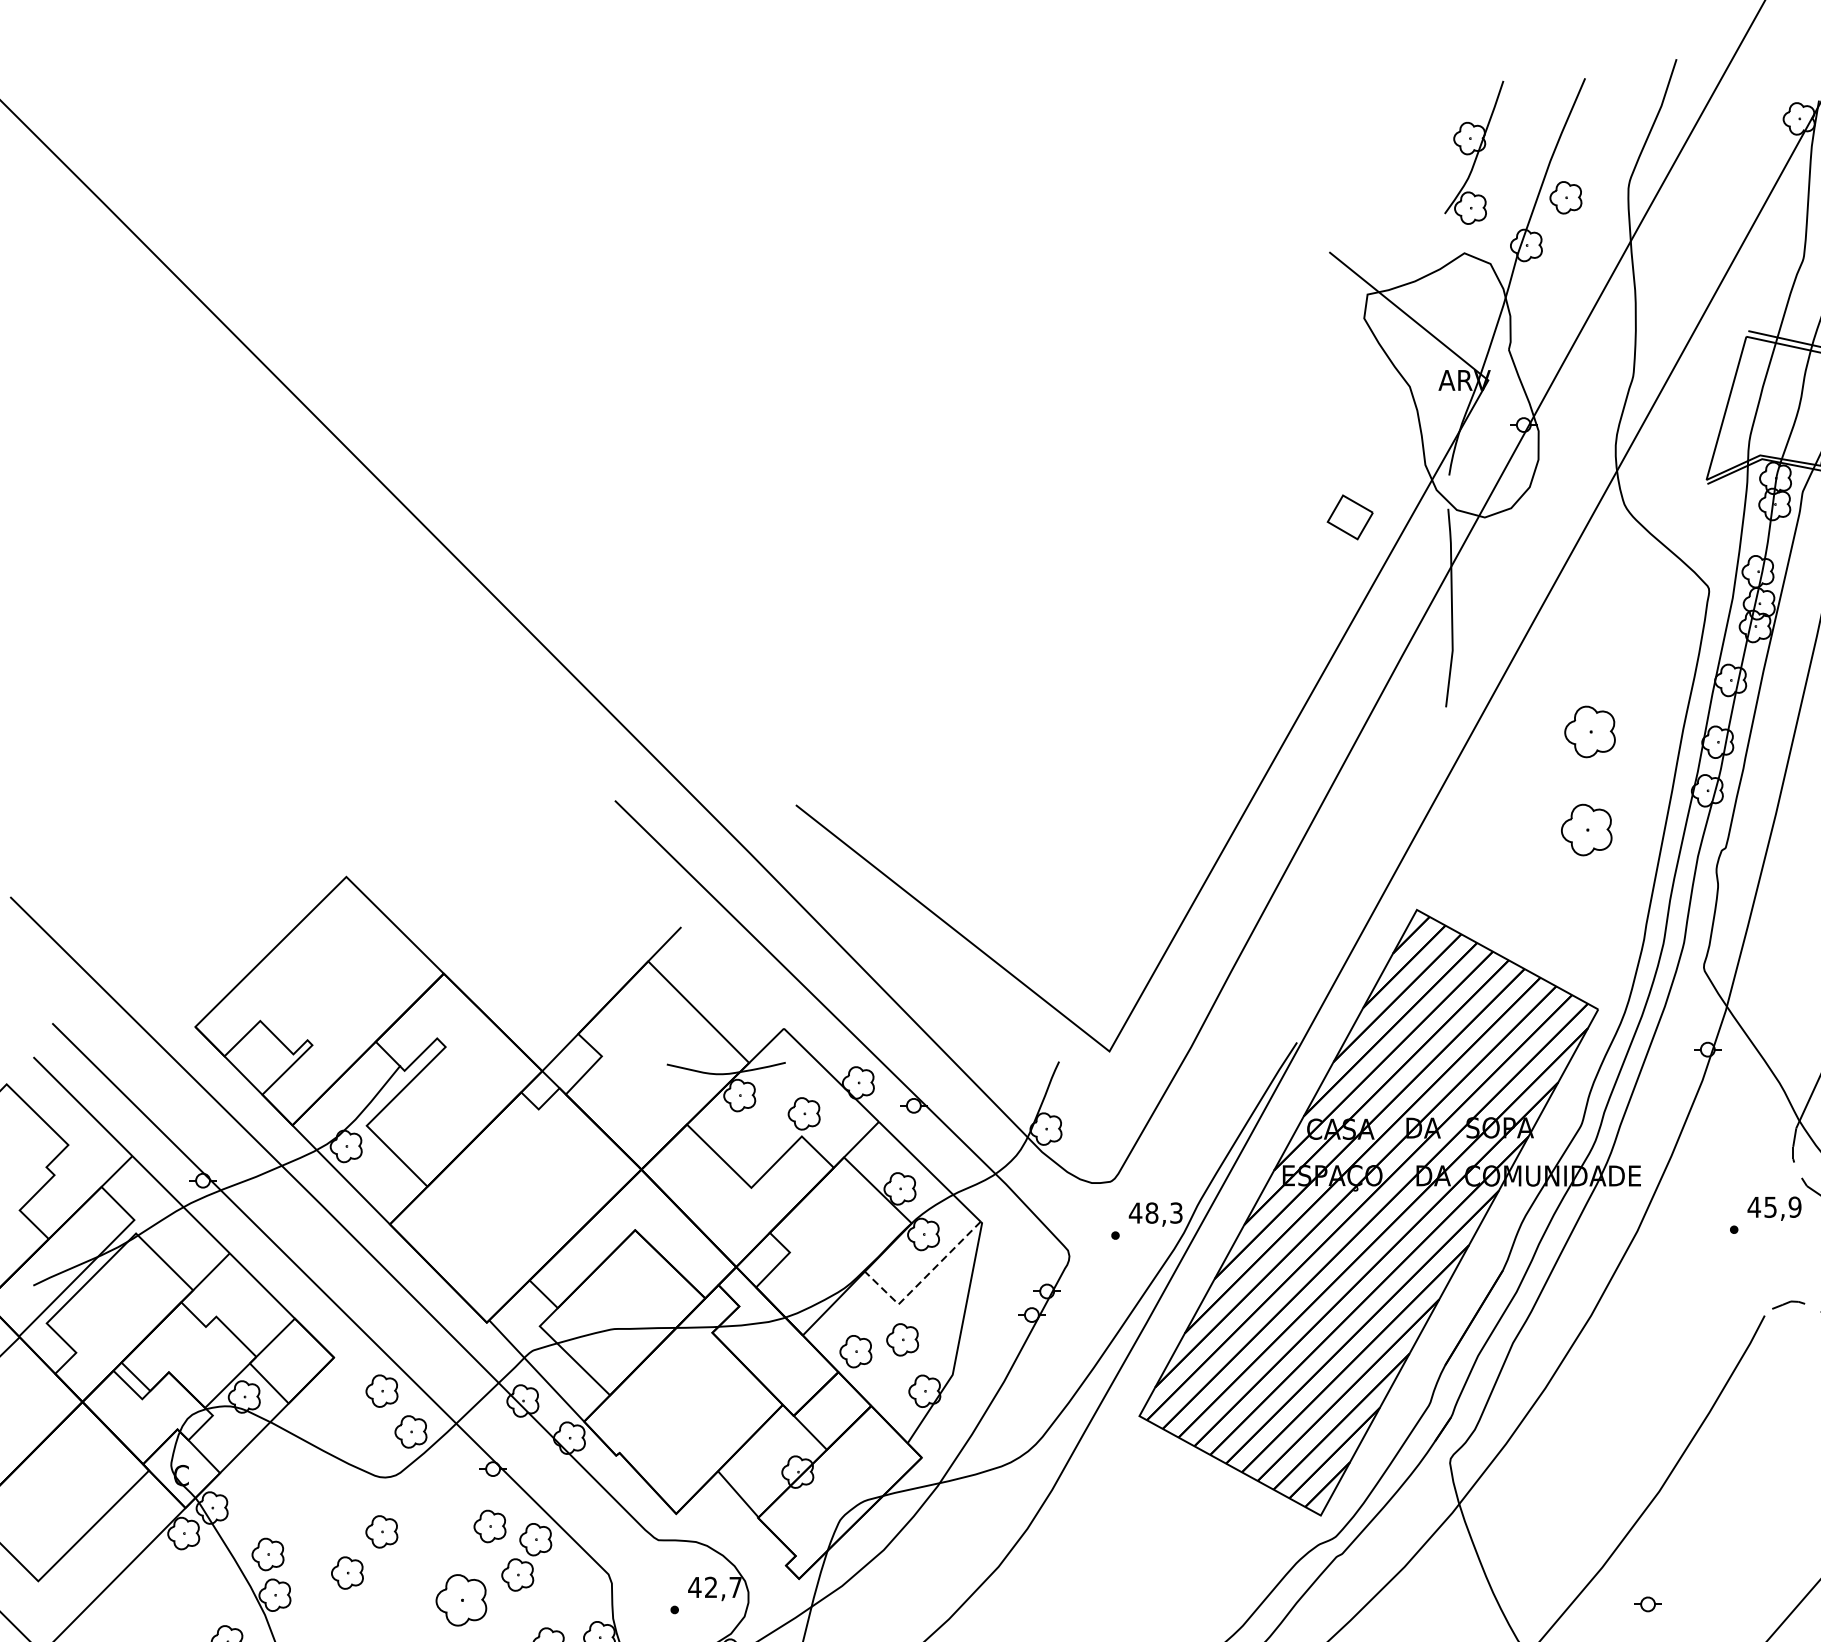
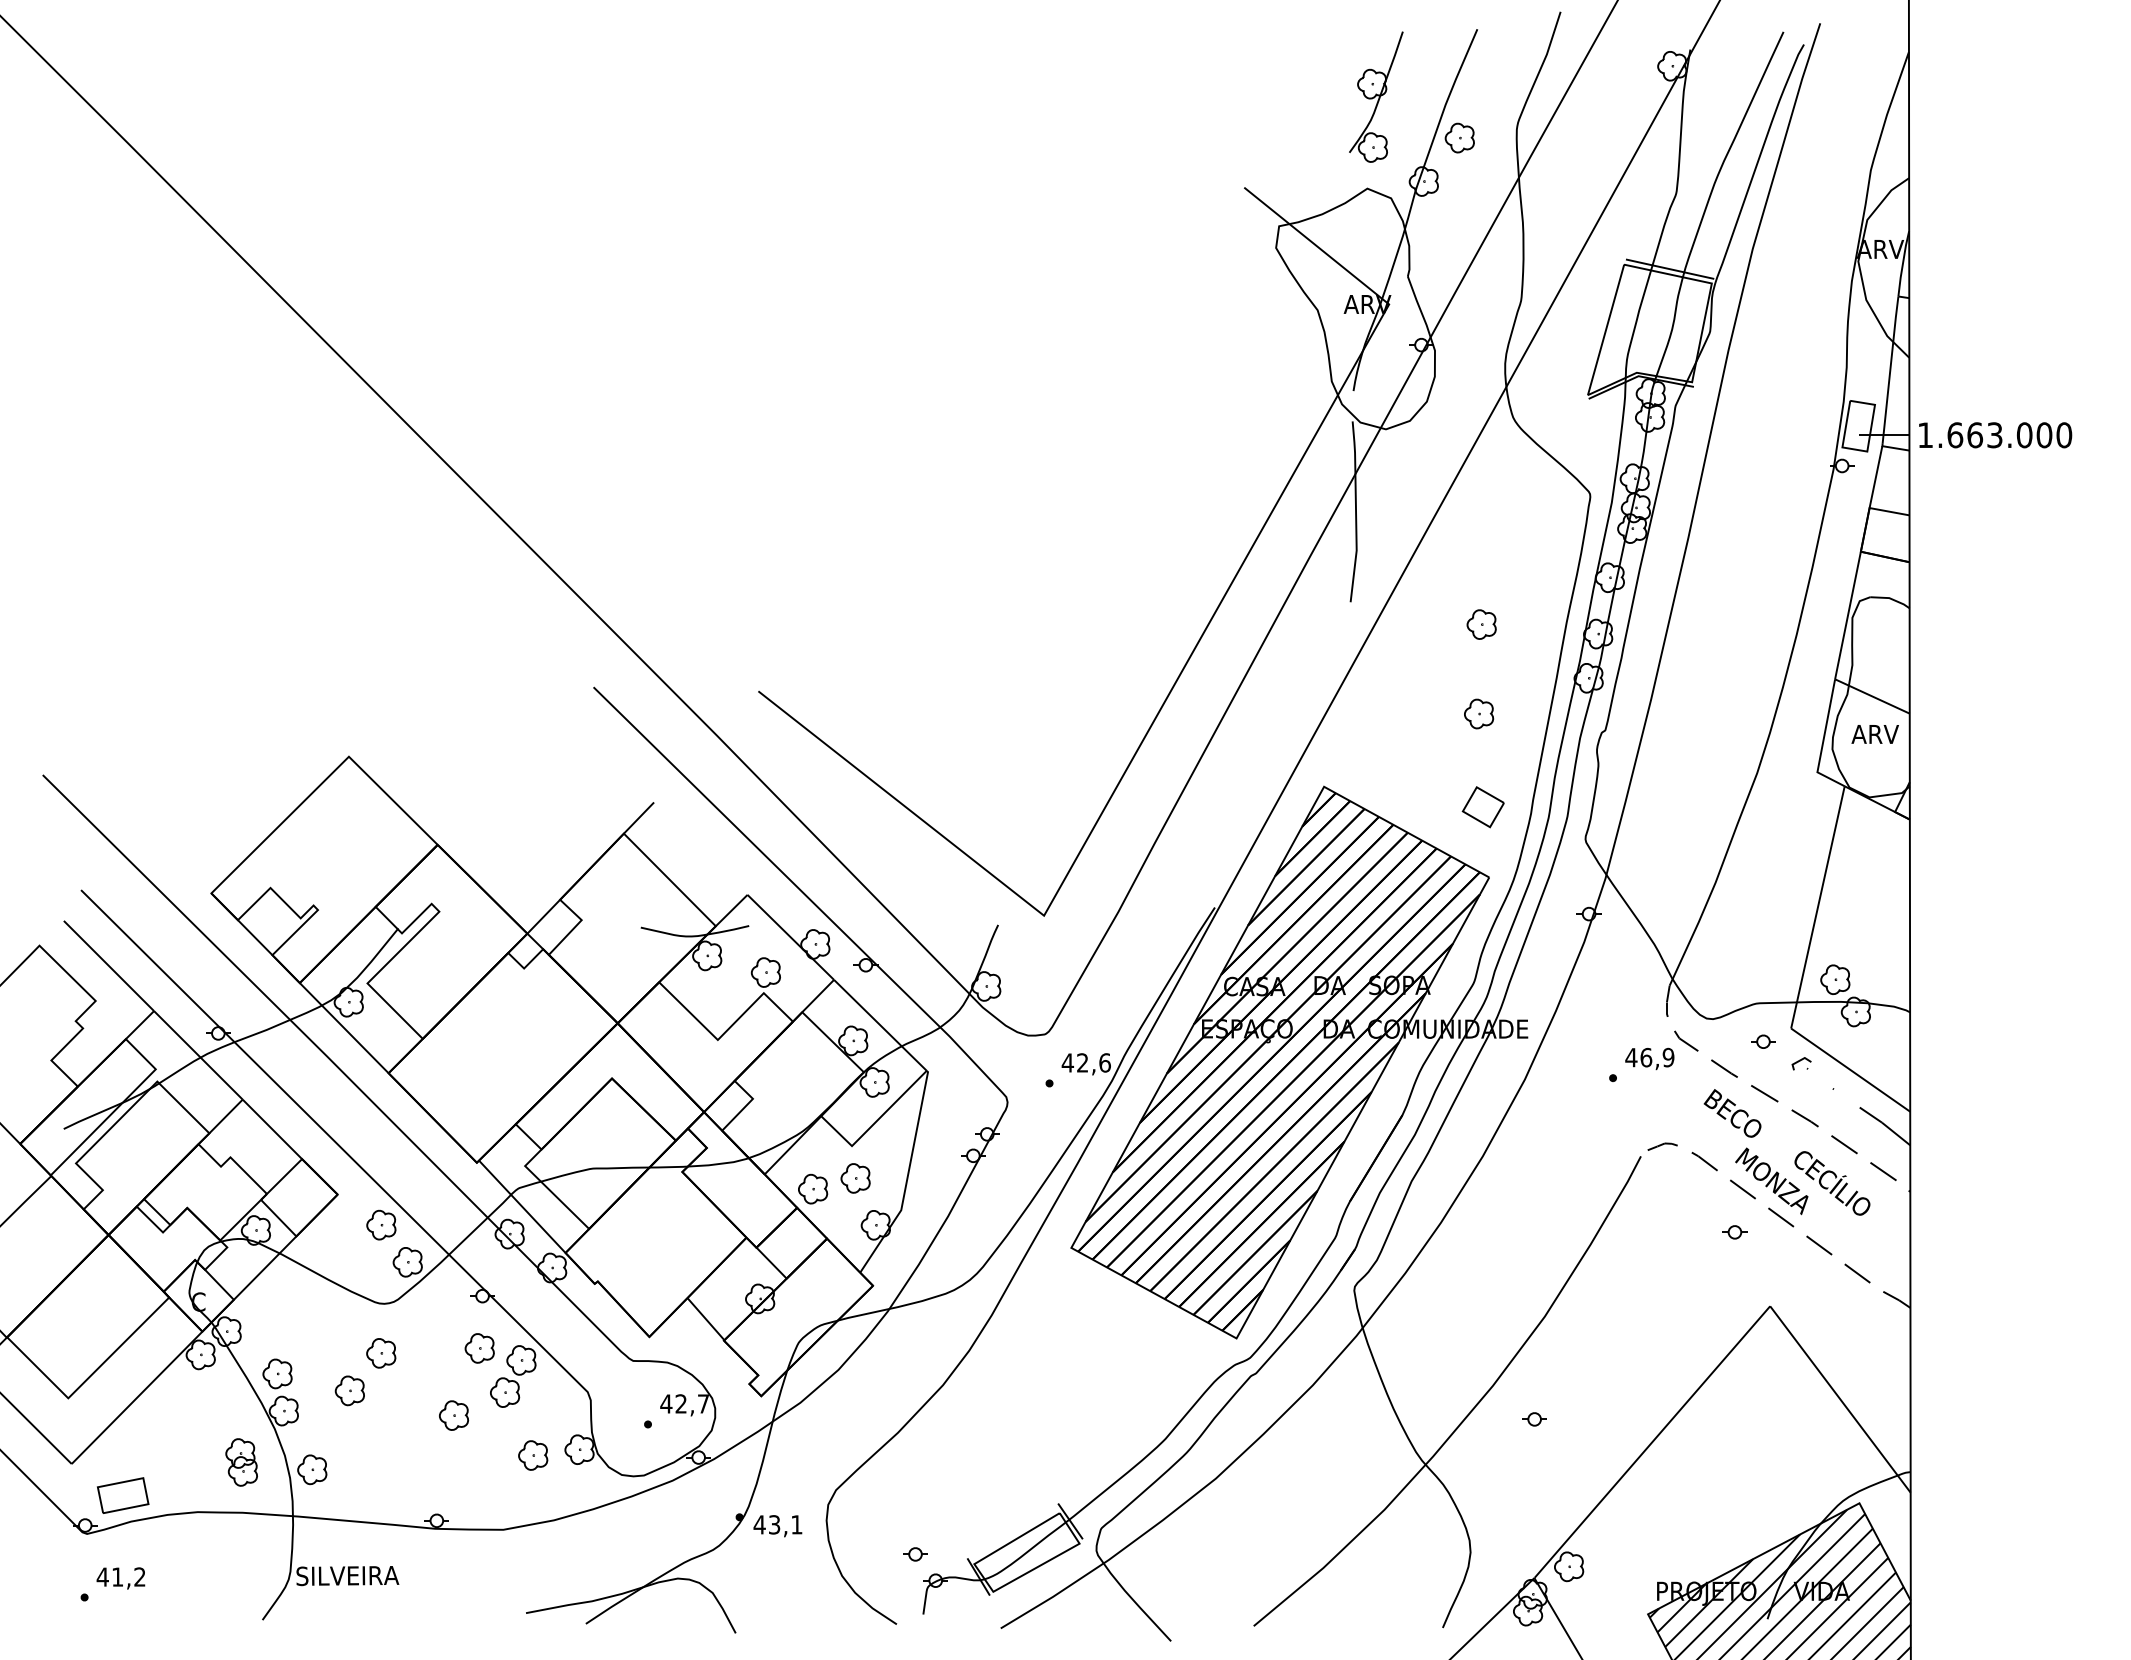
part: (1349, 517) -> (1482, 807), moved
part: (1589, 731) -> (1481, 624), size x0.62
part: (1587, 829) -> (1479, 713), size x0.62
text: (1770, 1207) -> (1646, 1057), 45,9 -> 46,9
text: (1163, 1212) -> (1093, 1062), 48,3 -> 42,6
line: (922, 1280) -> (873, 1124), dashed -> solid
part: (462, 1600) -> (454, 1415), size x0.62

